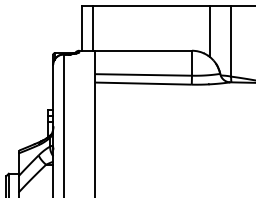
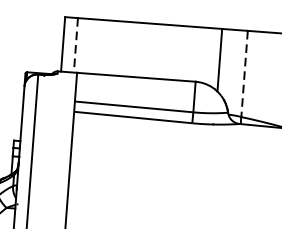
line: (92, 28) -> (75, 45), solid -> dashed
line: (231, 41) -> (244, 74), solid -> dashed

